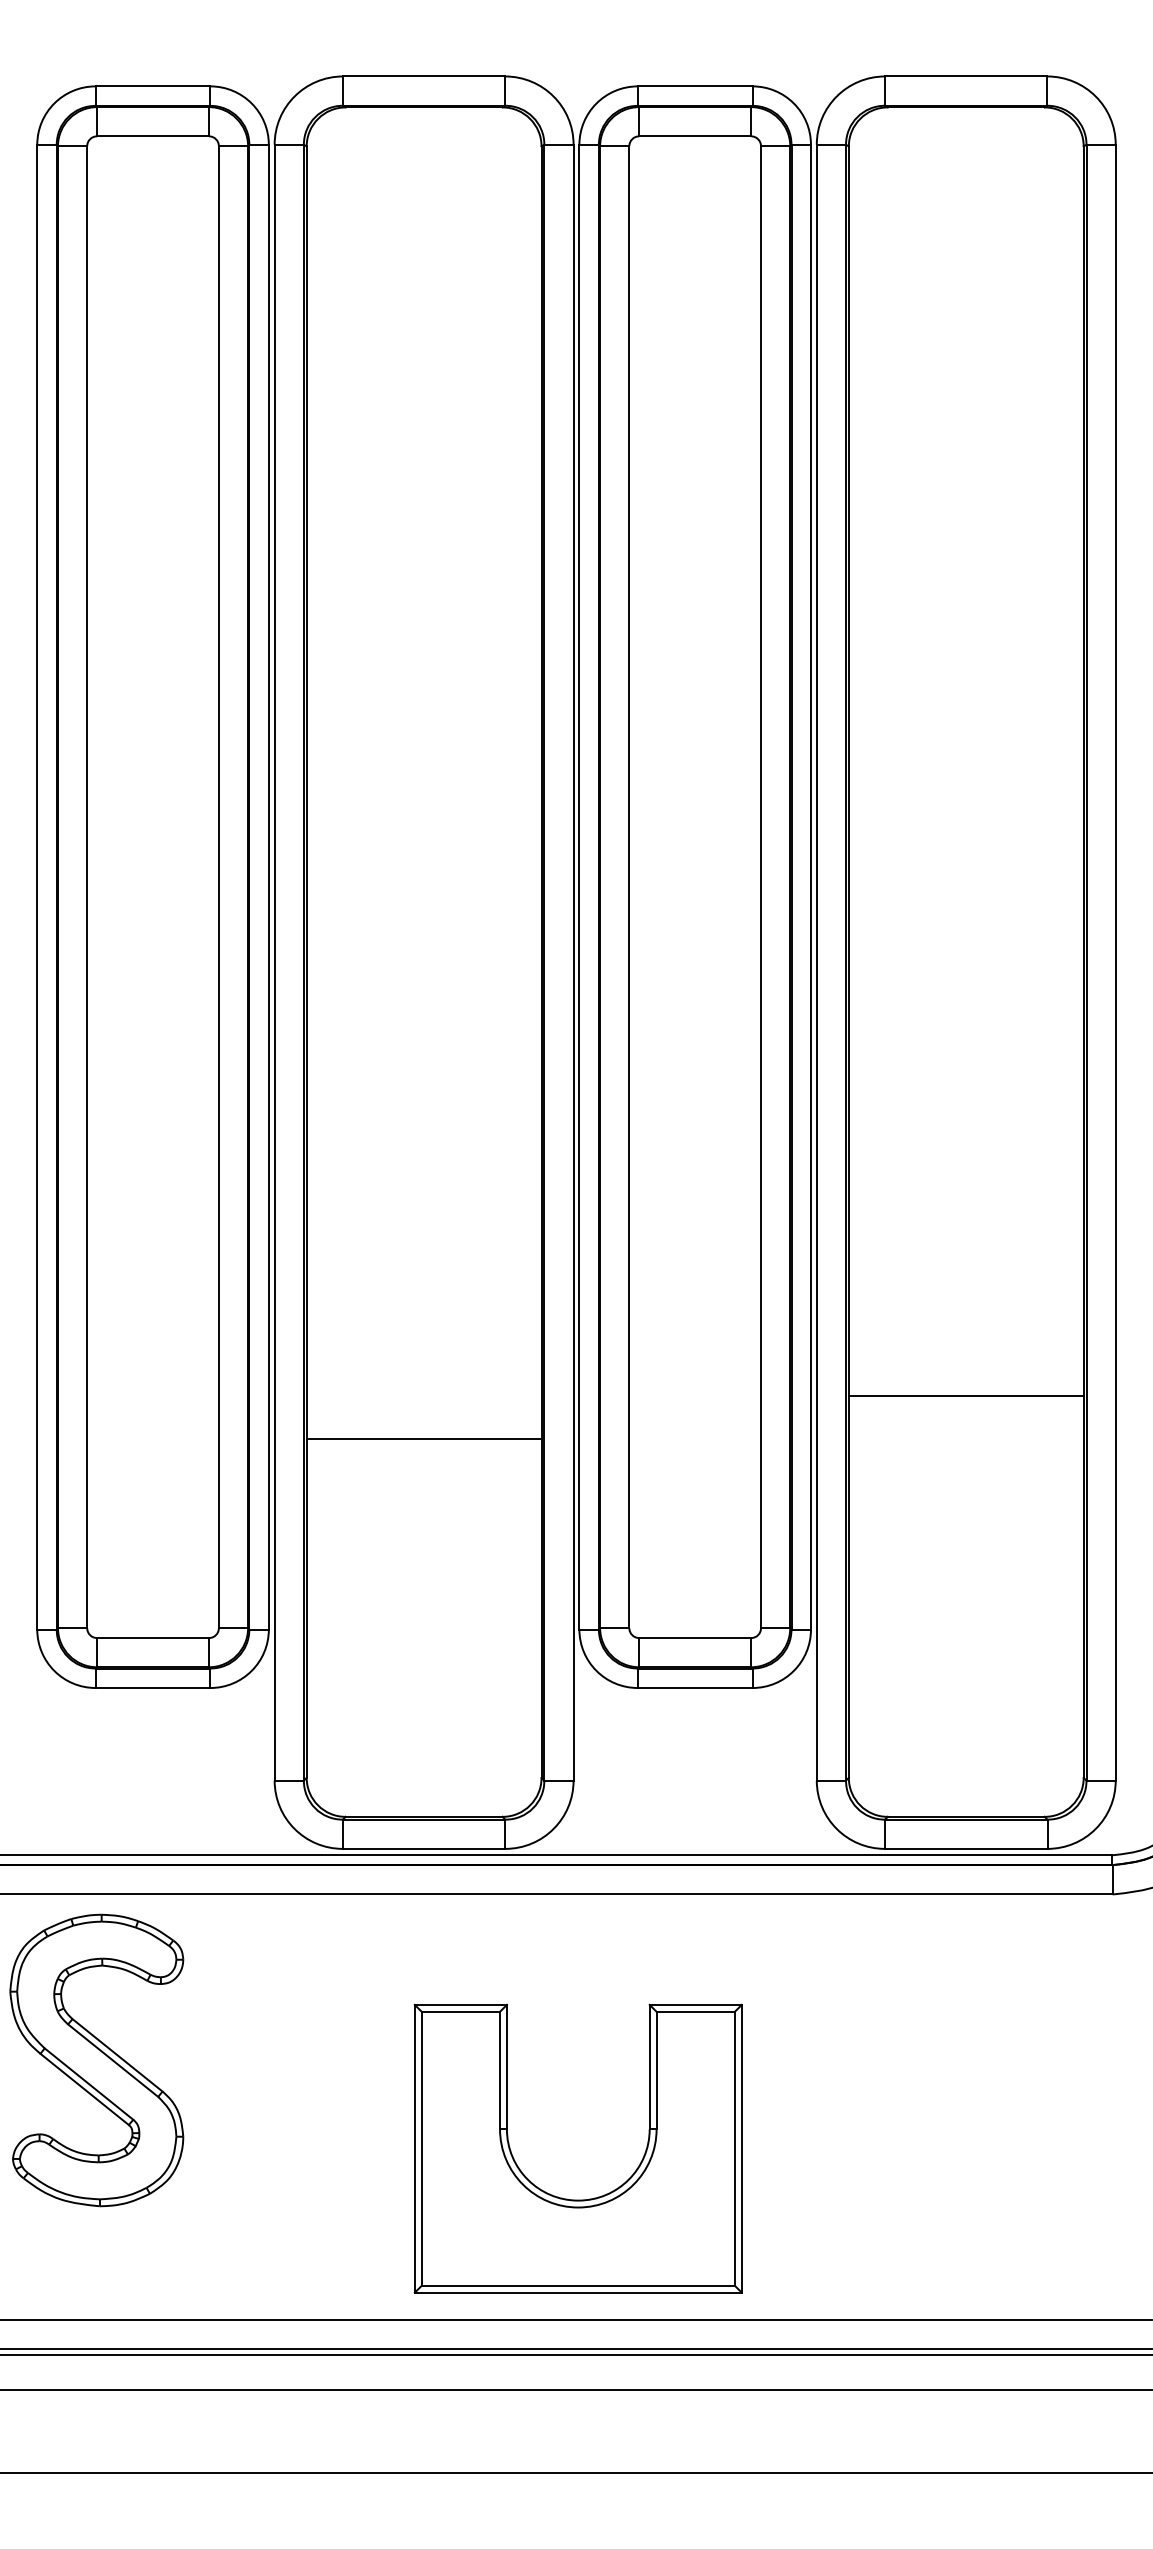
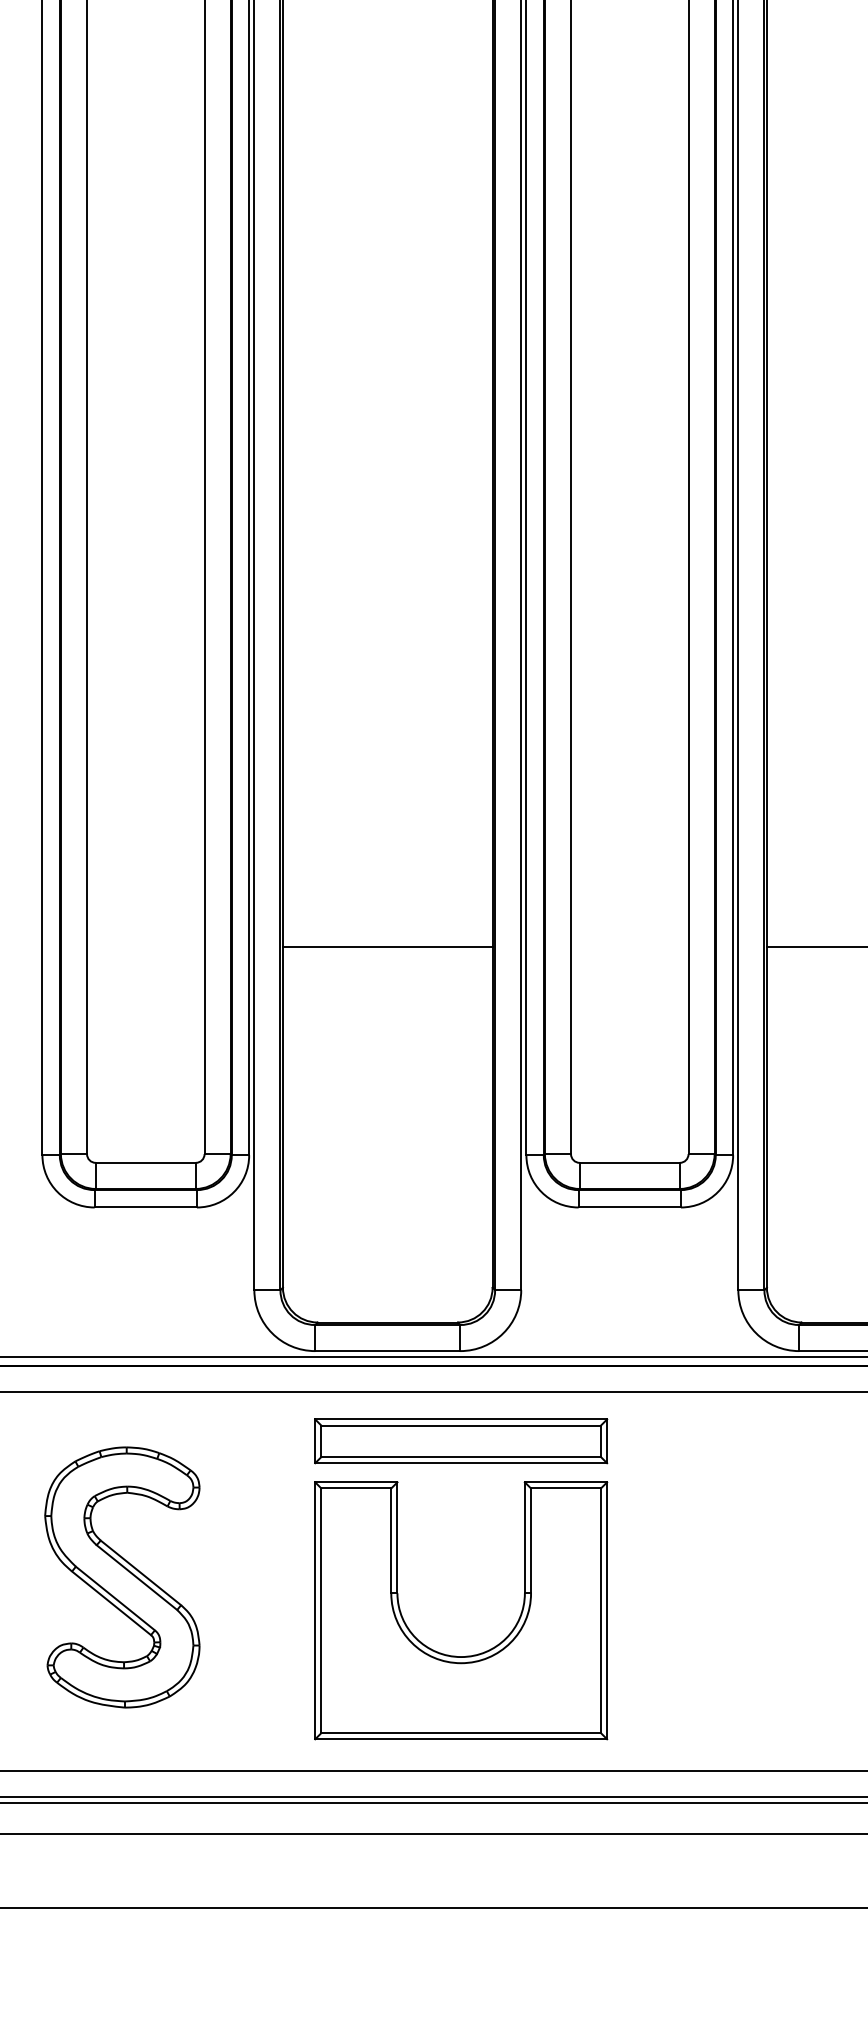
line: (423, 1439) -> (387, 947), moved
part: (505, 1949) -> (460, 1440), added
part: (96, 2060) -> (122, 1577), moved
part: (567, 2198) -> (451, 1655), moved

